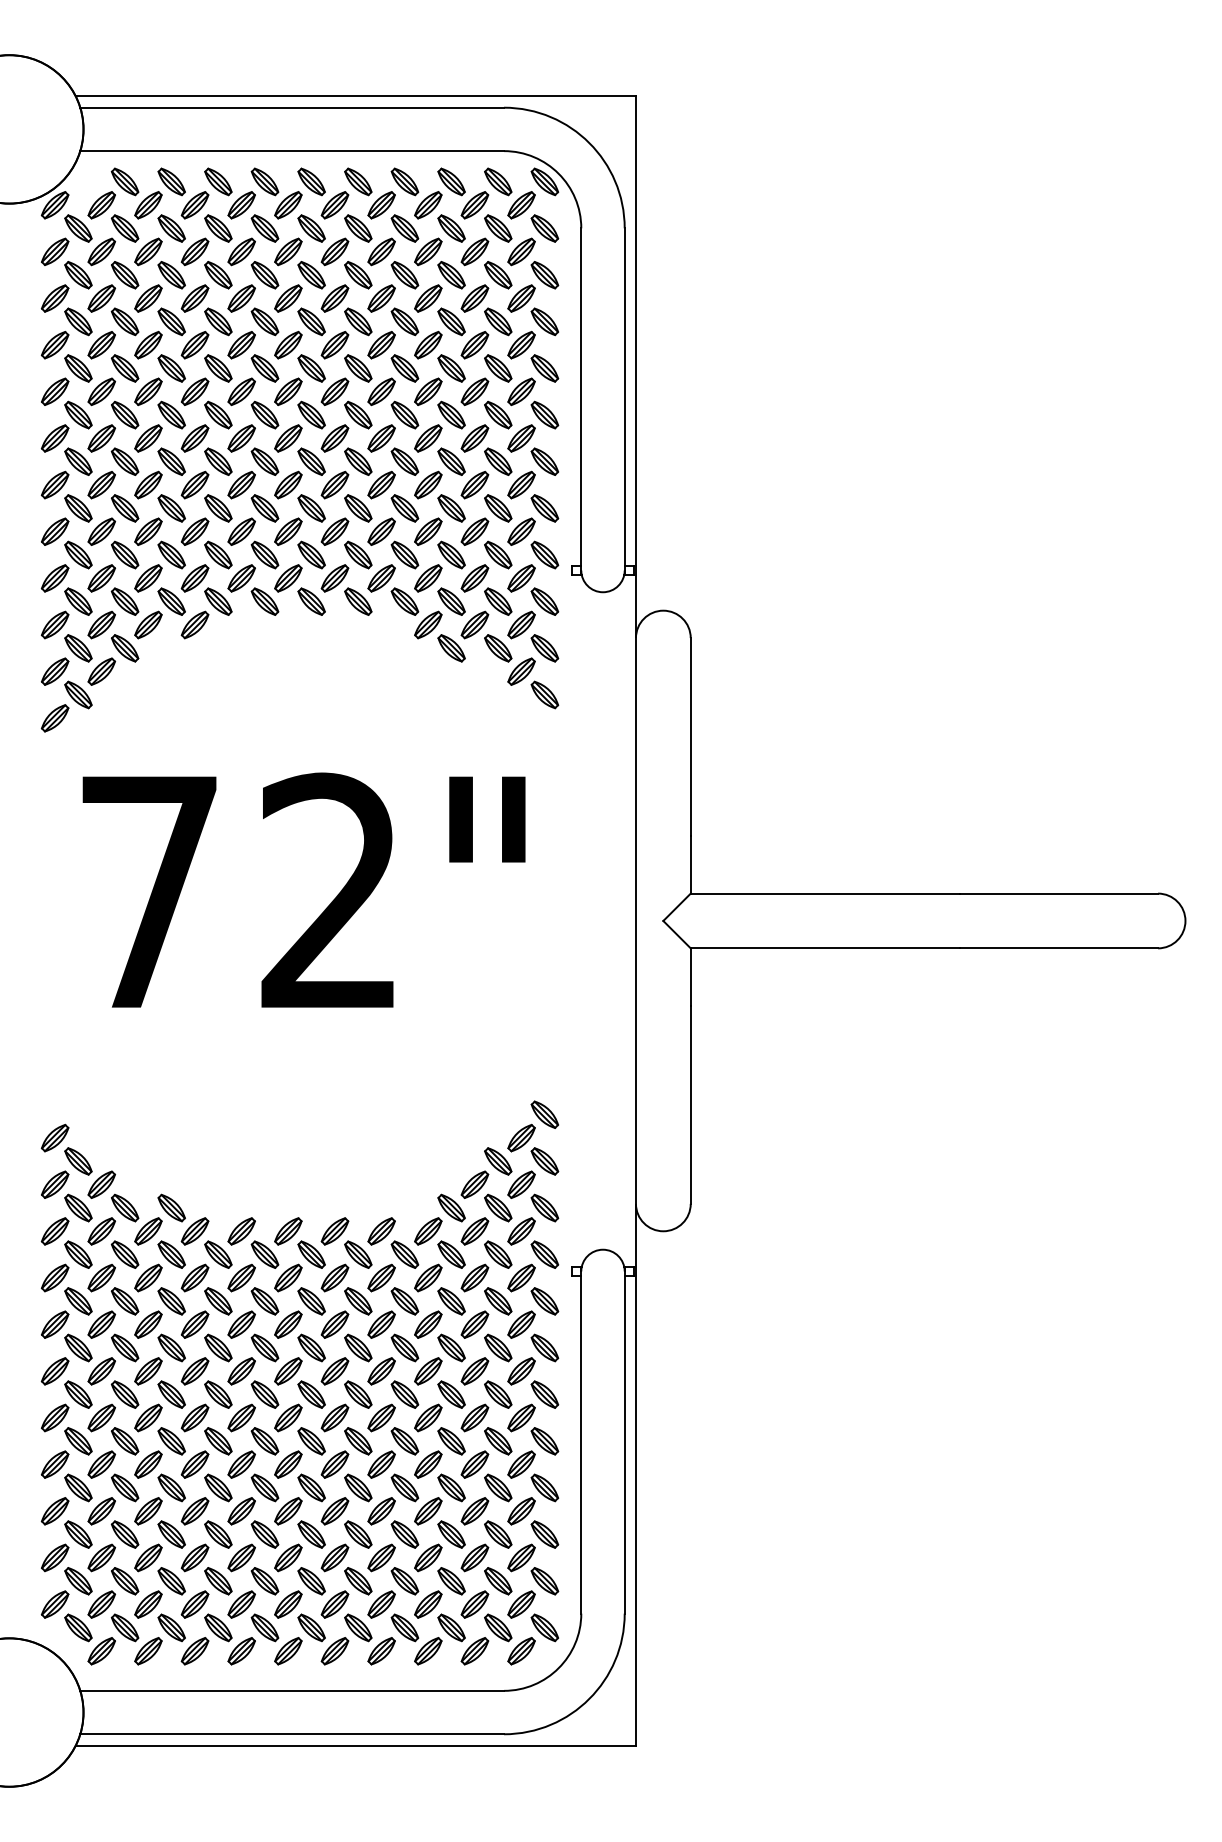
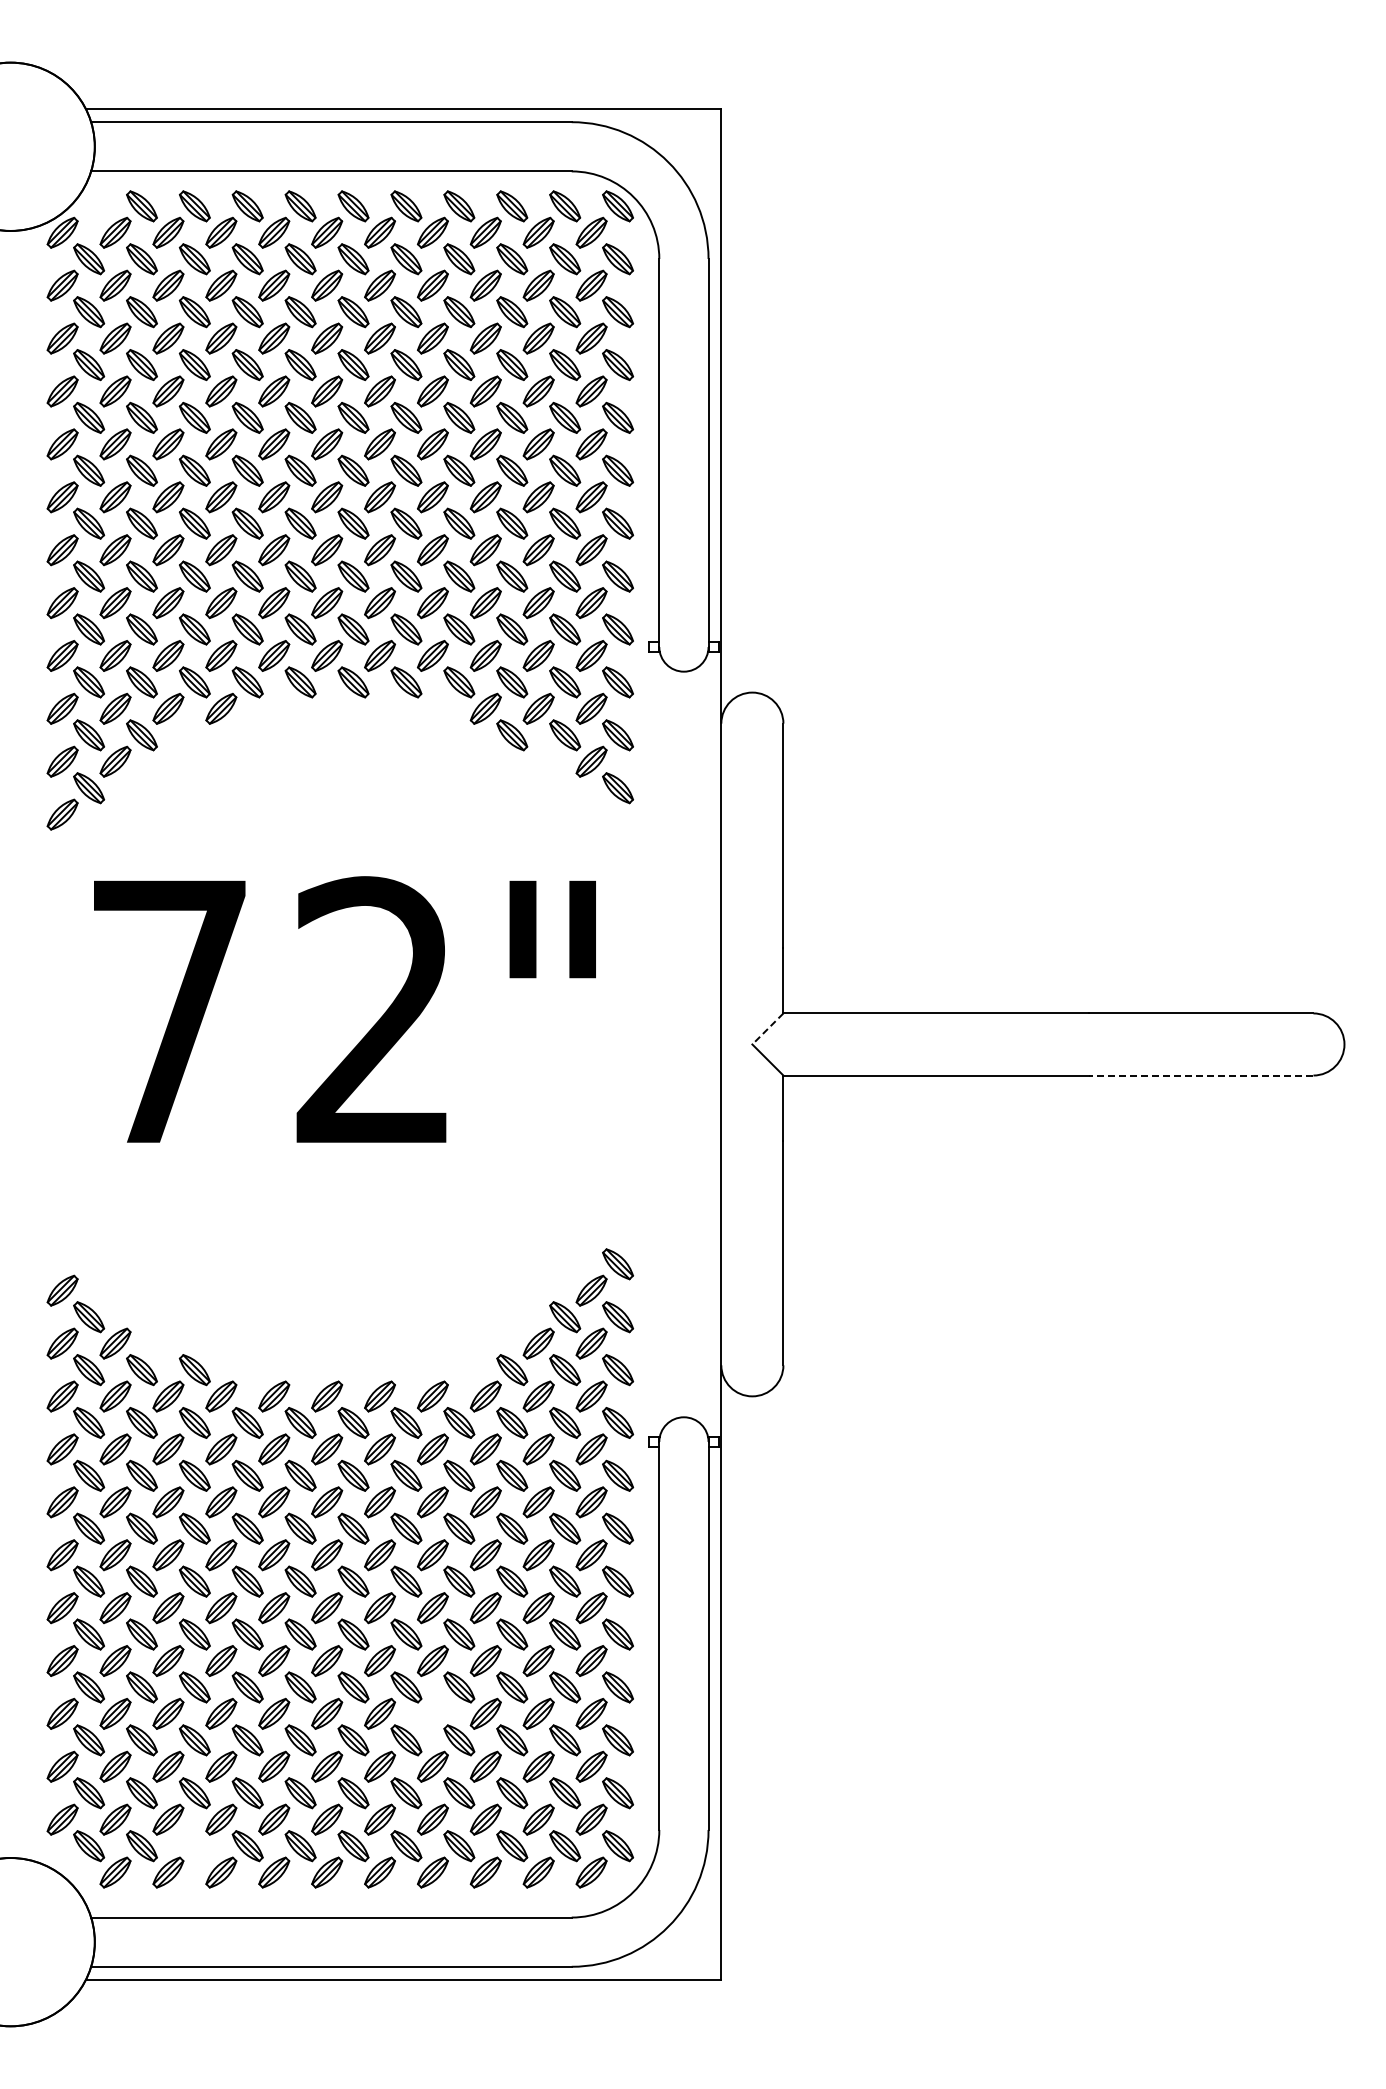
line: (676, 906) -> (767, 1028), solid -> dashed
line: (1058, 948) -> (1200, 1075), solid -> dashed
part: (381, 1510) -> (432, 1713), removed
part: (171, 1628) -> (194, 1846), removed

